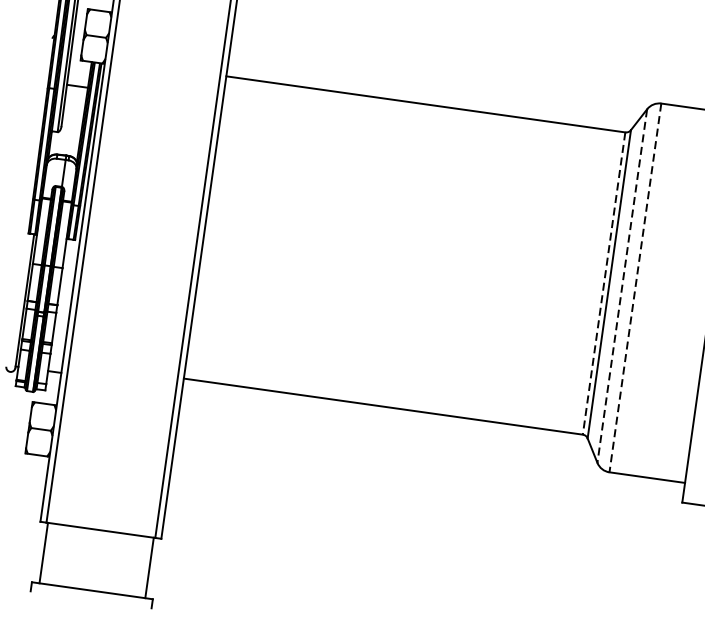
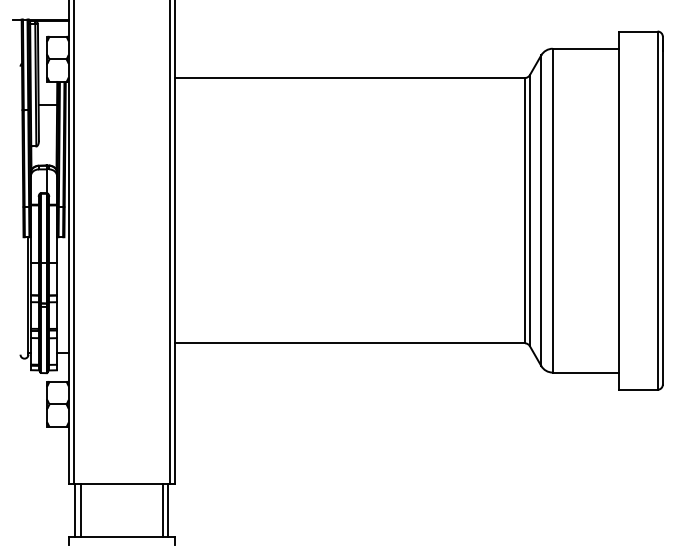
line: (604, 283) -> (525, 210), dashed -> solid
line: (622, 287) -> (541, 211), dashed -> solid
line: (635, 287) -> (552, 210), dashed -> solid
line: (49, 553) -> (80, 510), added
line: (143, 566) -> (162, 510), added

